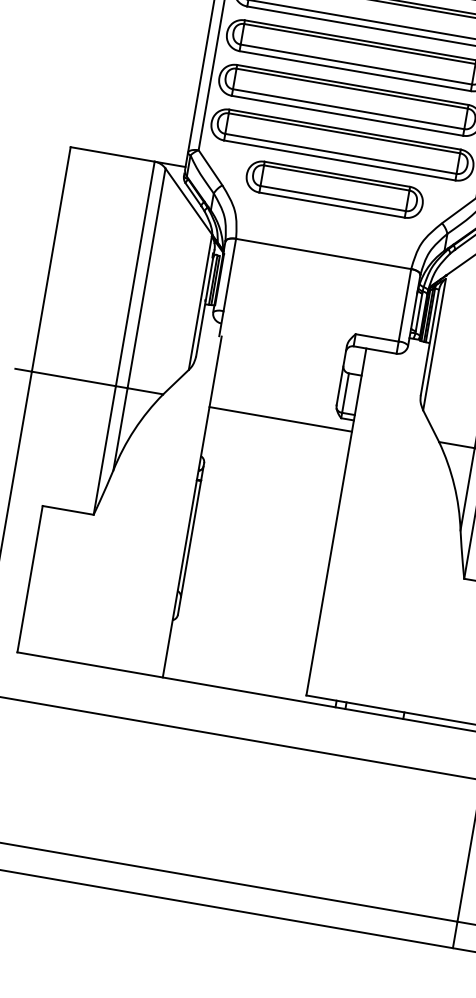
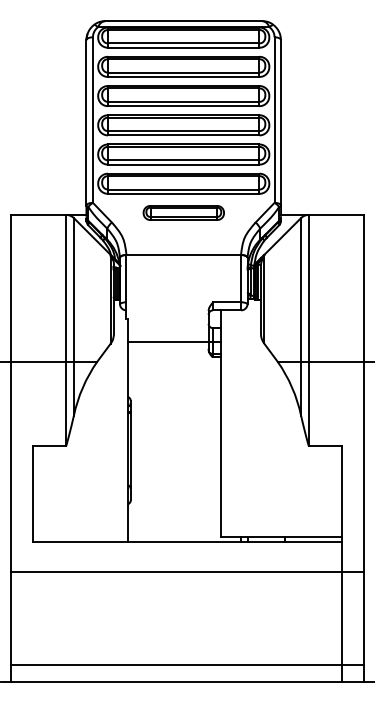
part: (334, 188) -> (183, 212), size x0.7
line: (280, 418) -> (174, 341), moved

